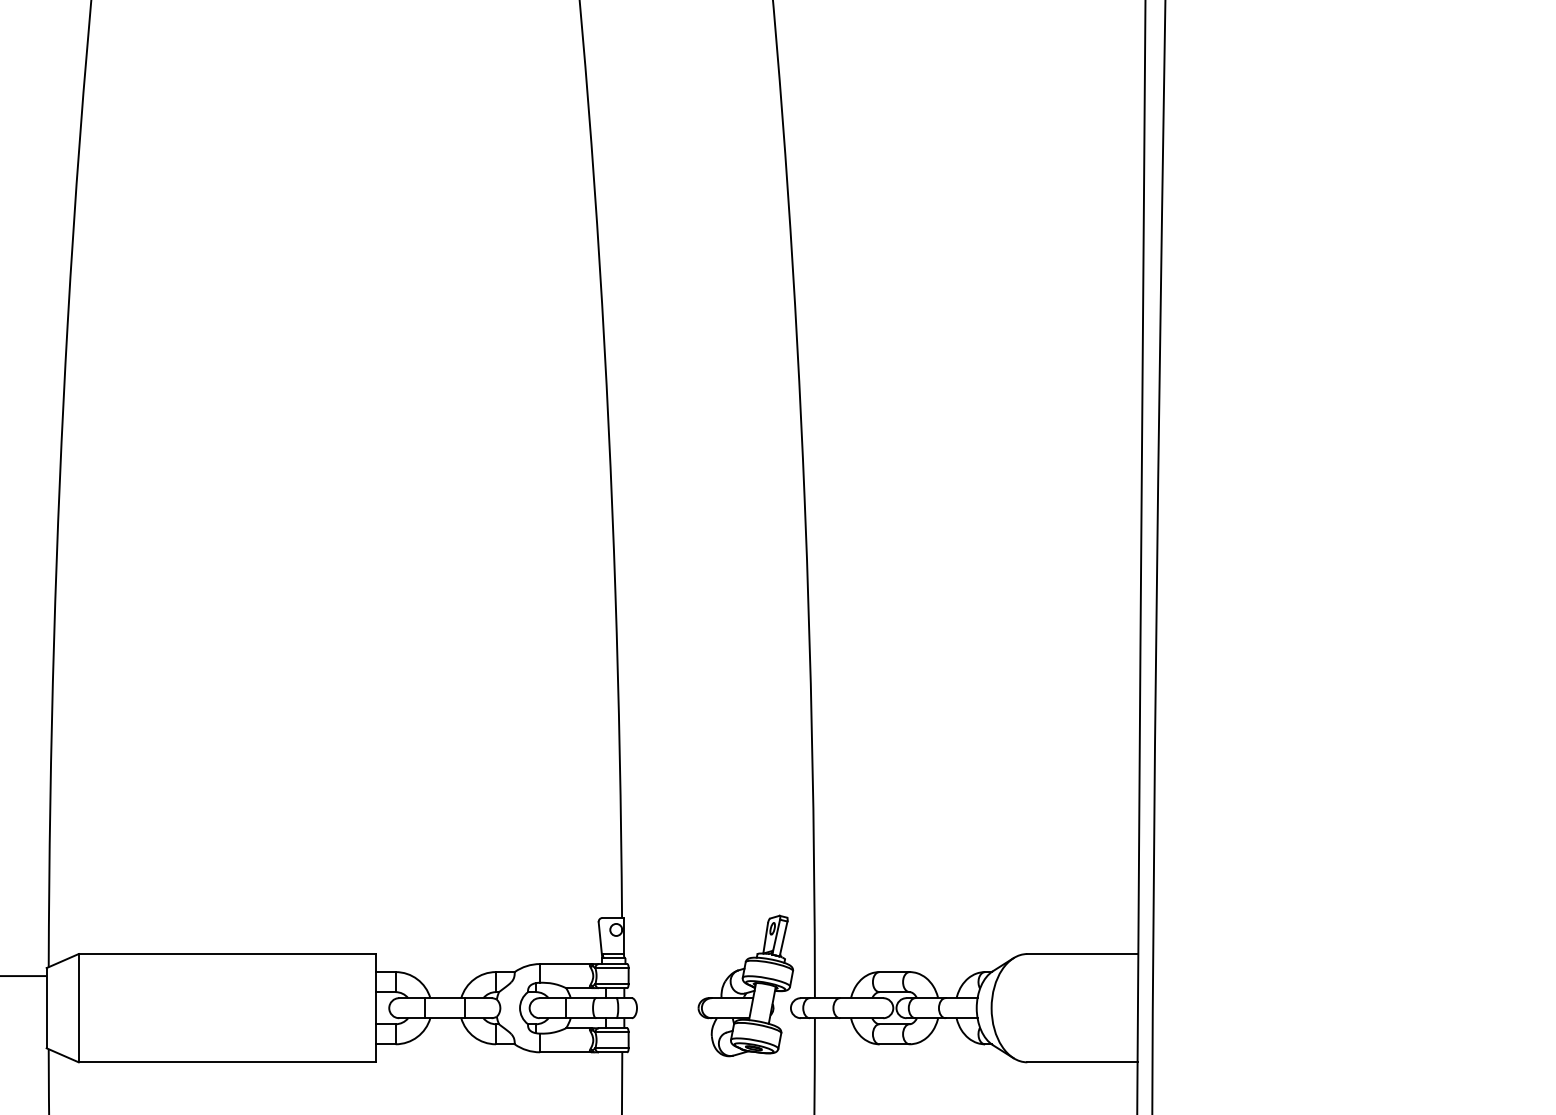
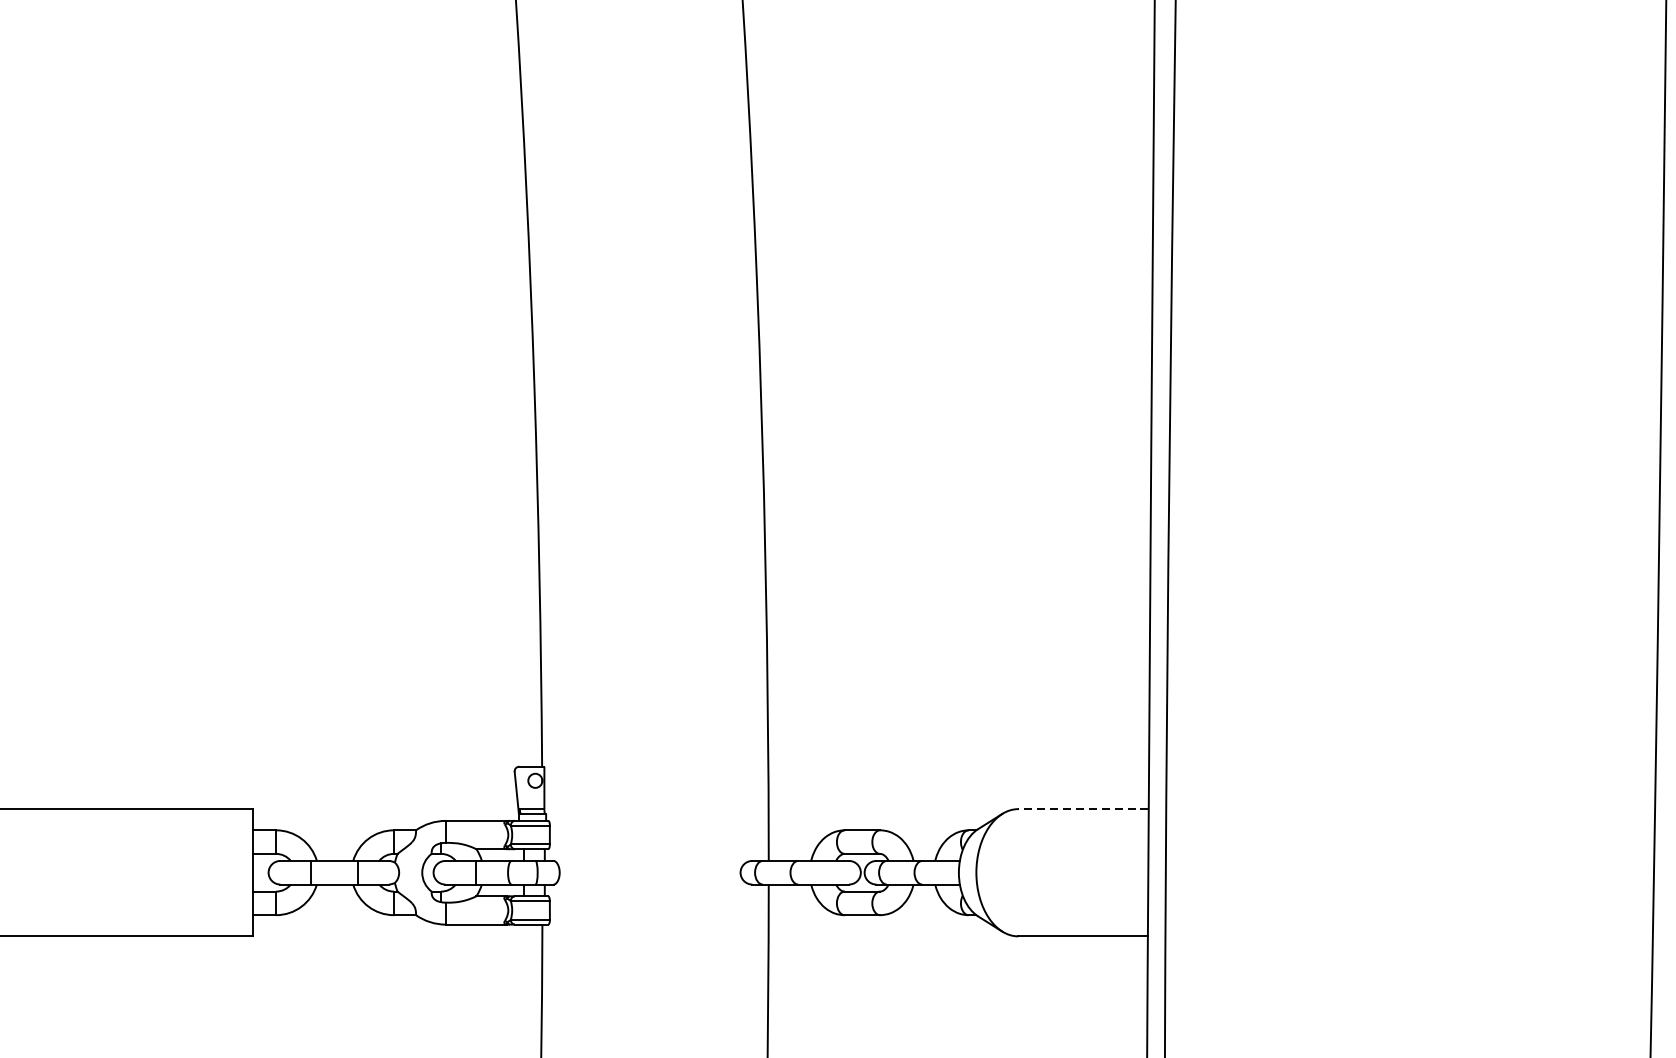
line: (1082, 954) -> (1083, 809), solid -> dashed
part: (745, 985) -> (687, 846), removed

